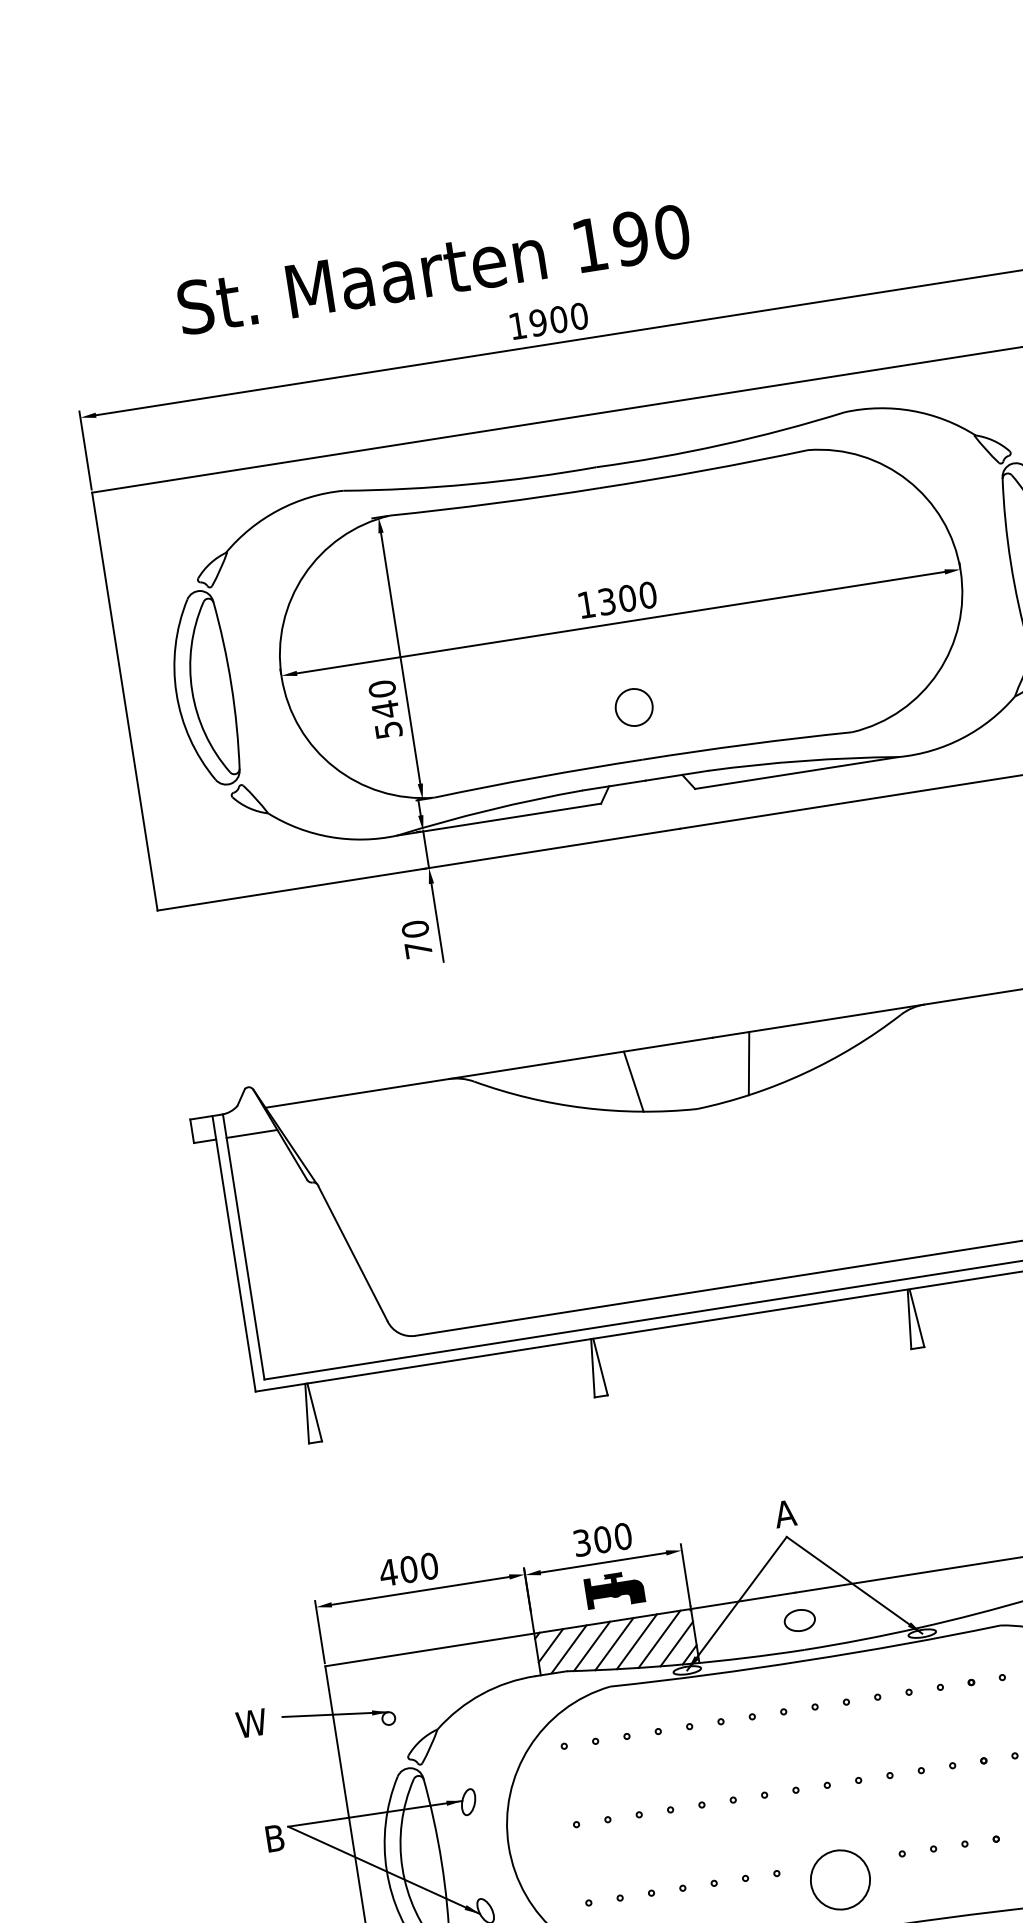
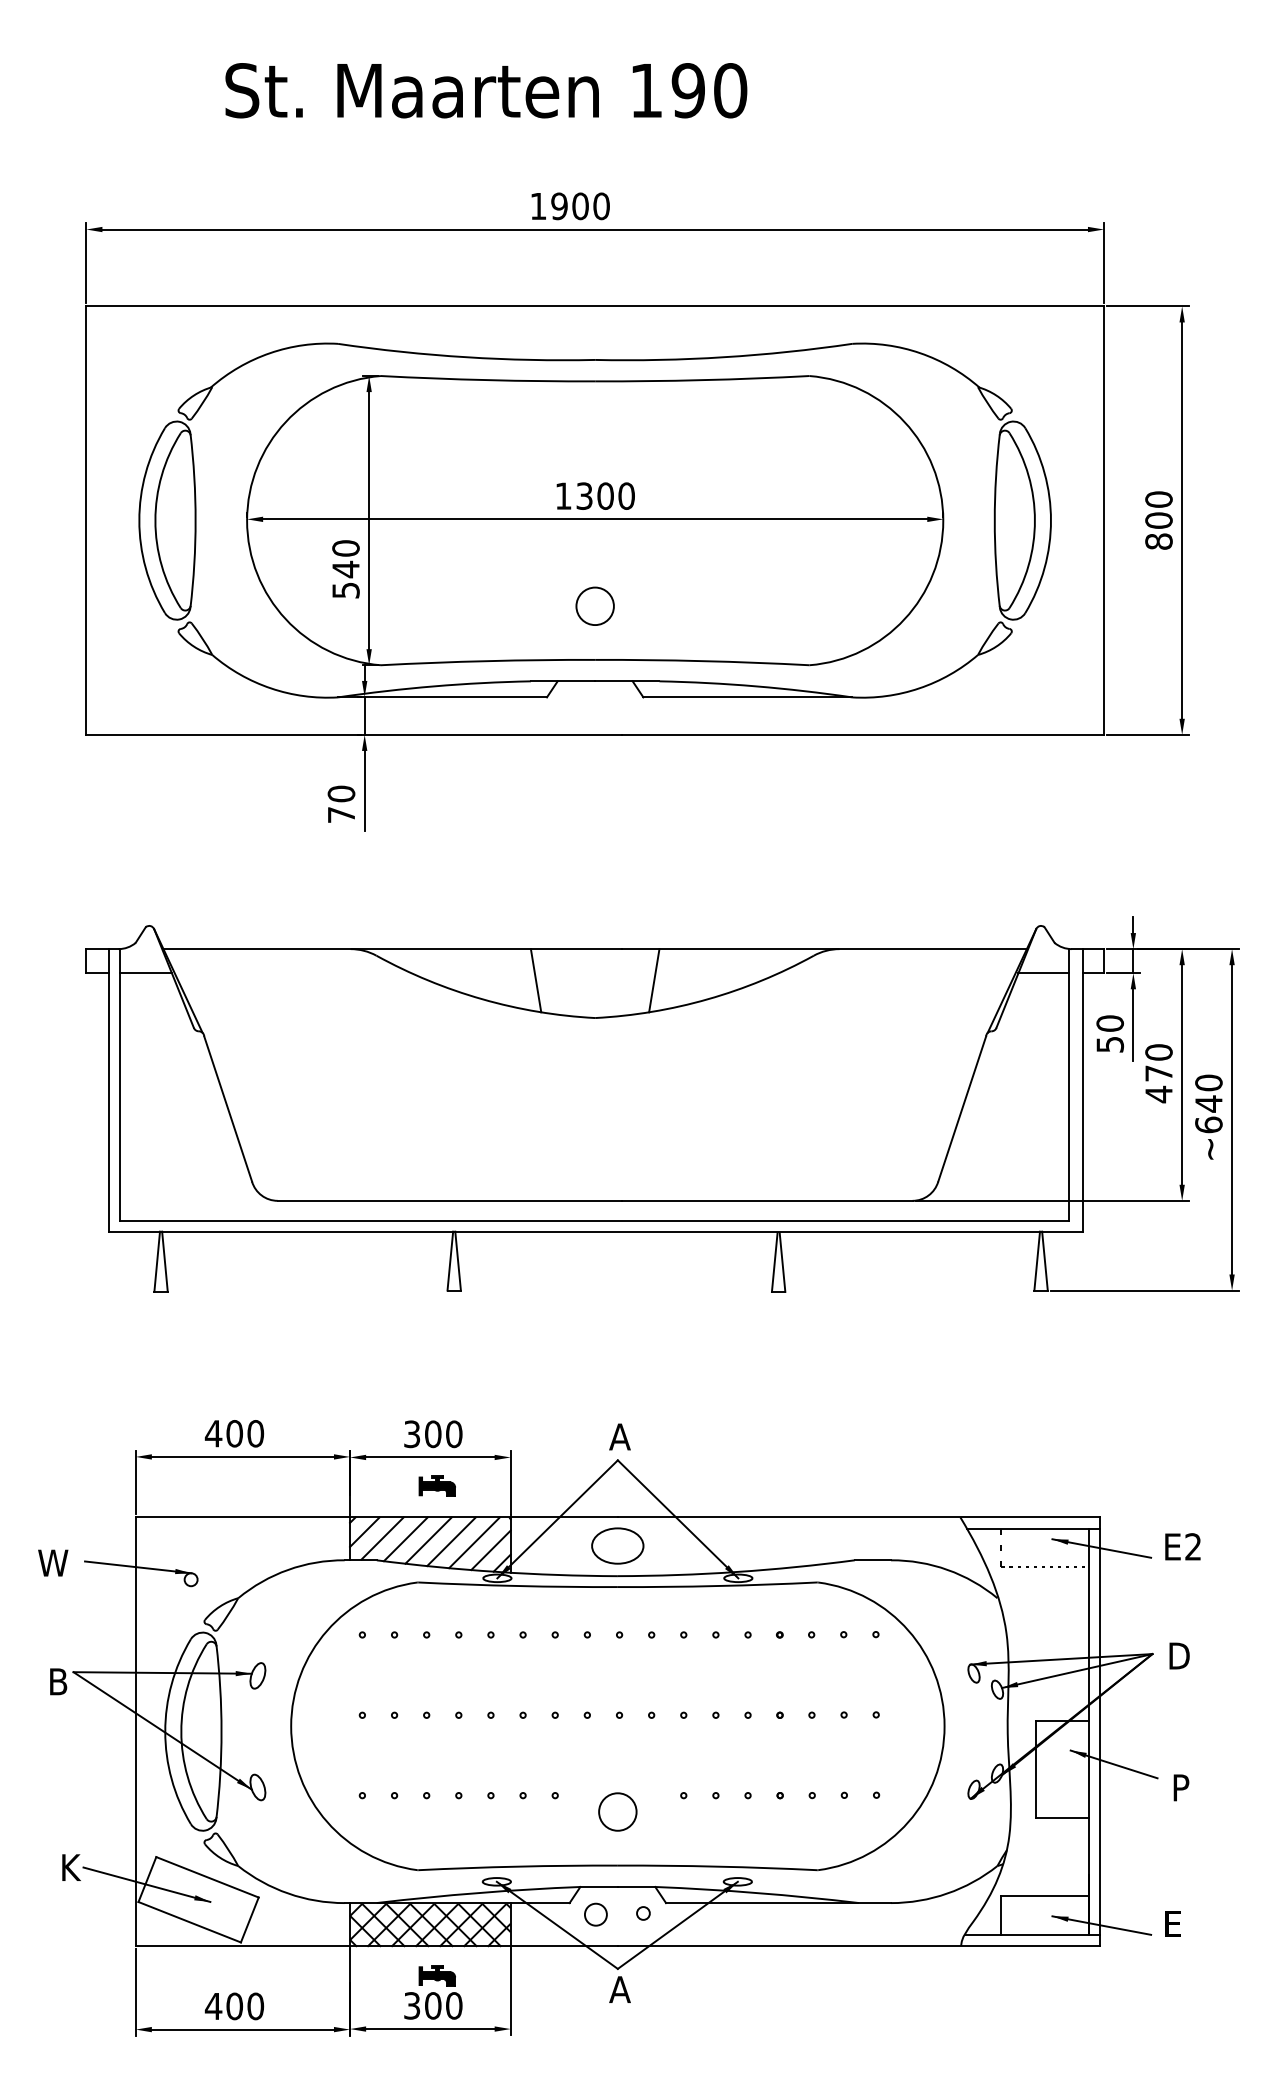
text: (434, 269) -> (486, 90), moved
part: (613, 1589) -> (436, 1485), size x0.62
part: (799, 1620) -> (617, 1545), size x1.67
circle: (840, 1879) -> (617, 1811), size x0.62

